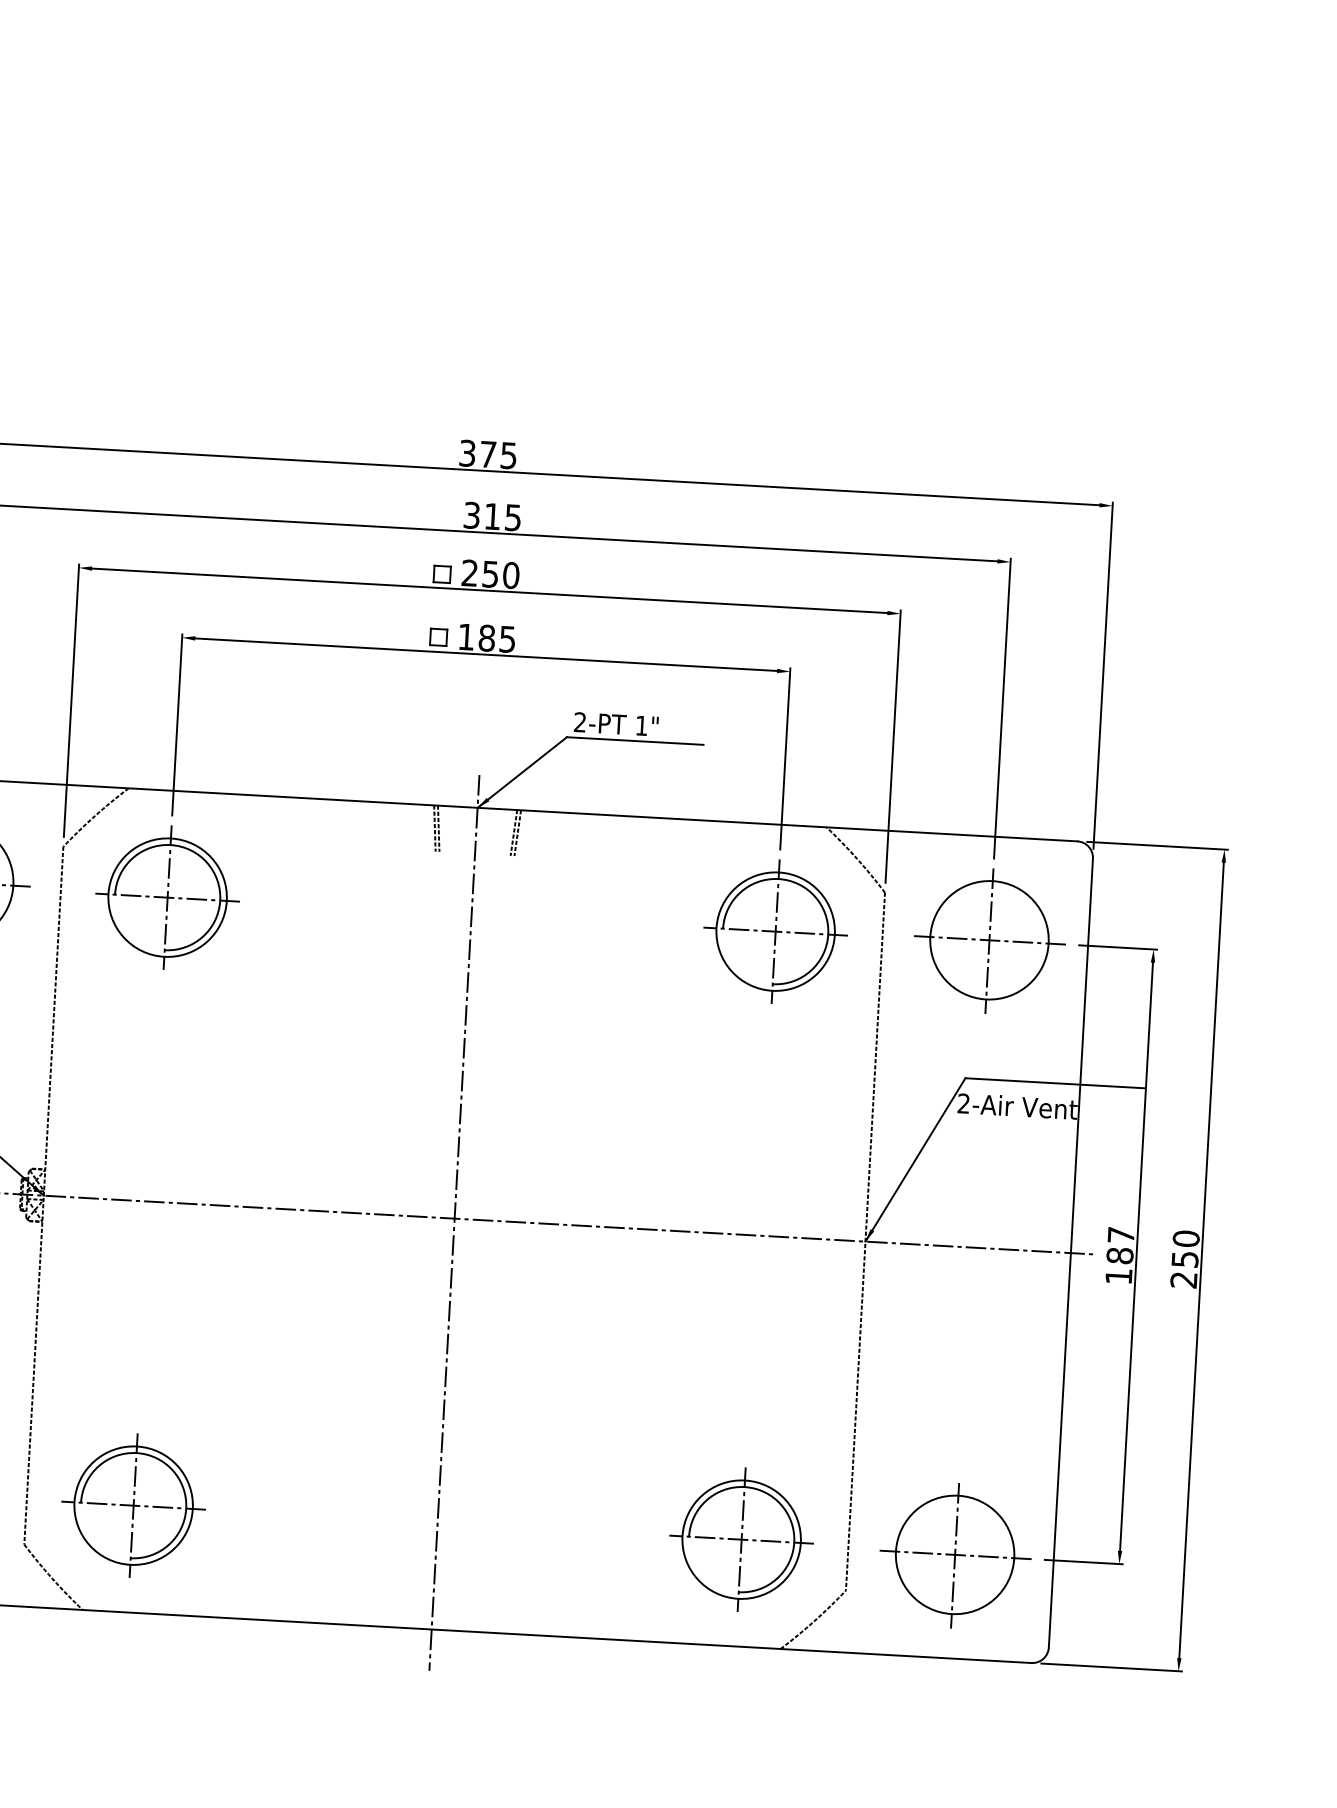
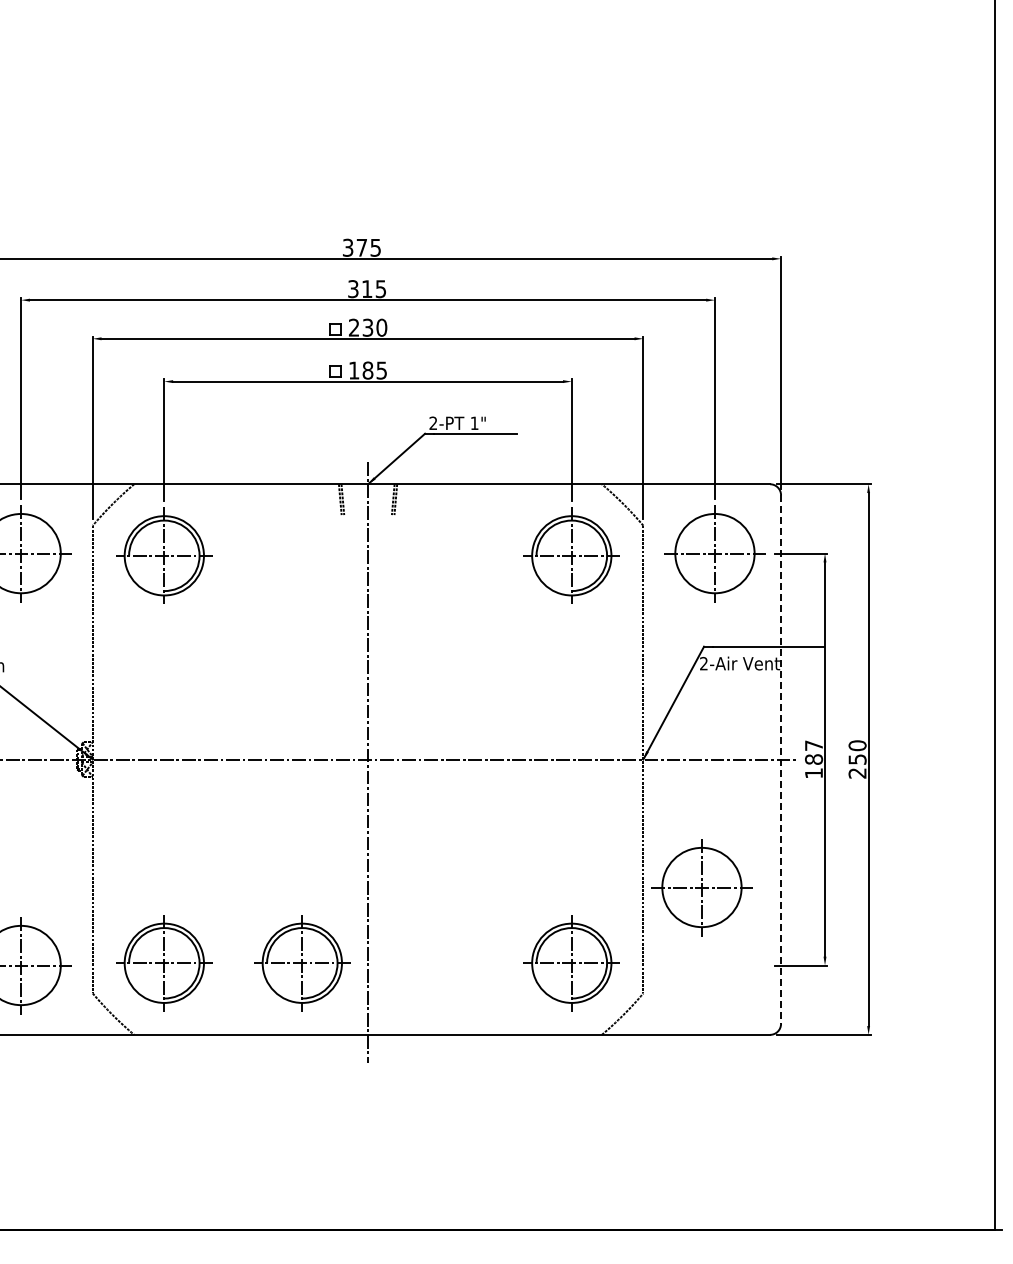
text: (491, 573) -> (368, 327), 250 -> 230
line: (1071, 1254) -> (781, 760), solid -> dashed
part: (339, 1517) -> (302, 963), added
part: (954, 1554) -> (701, 887), moved

